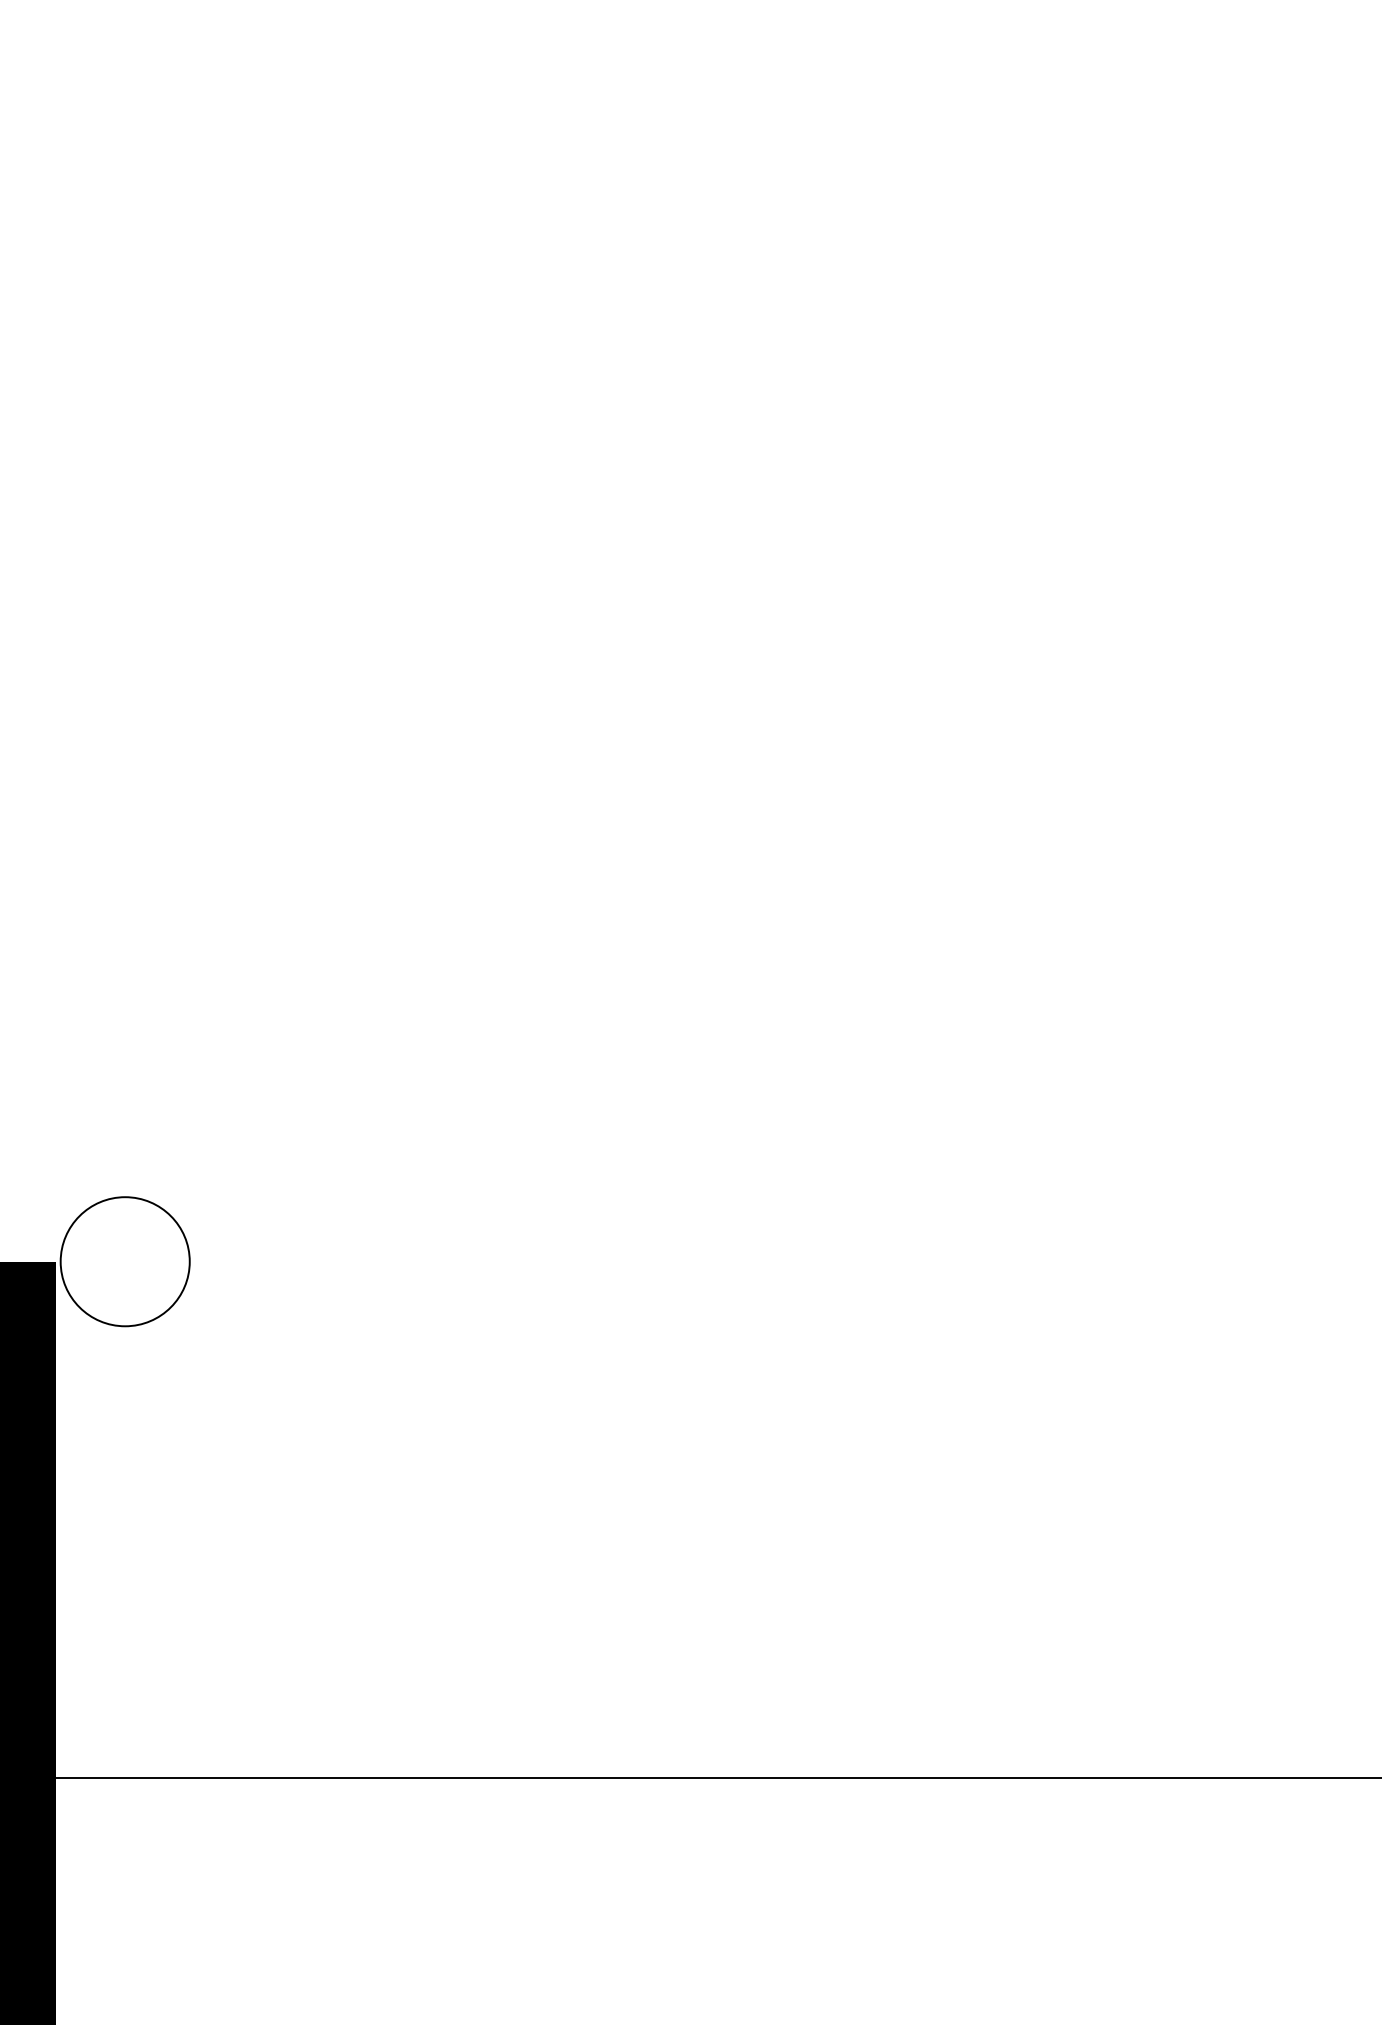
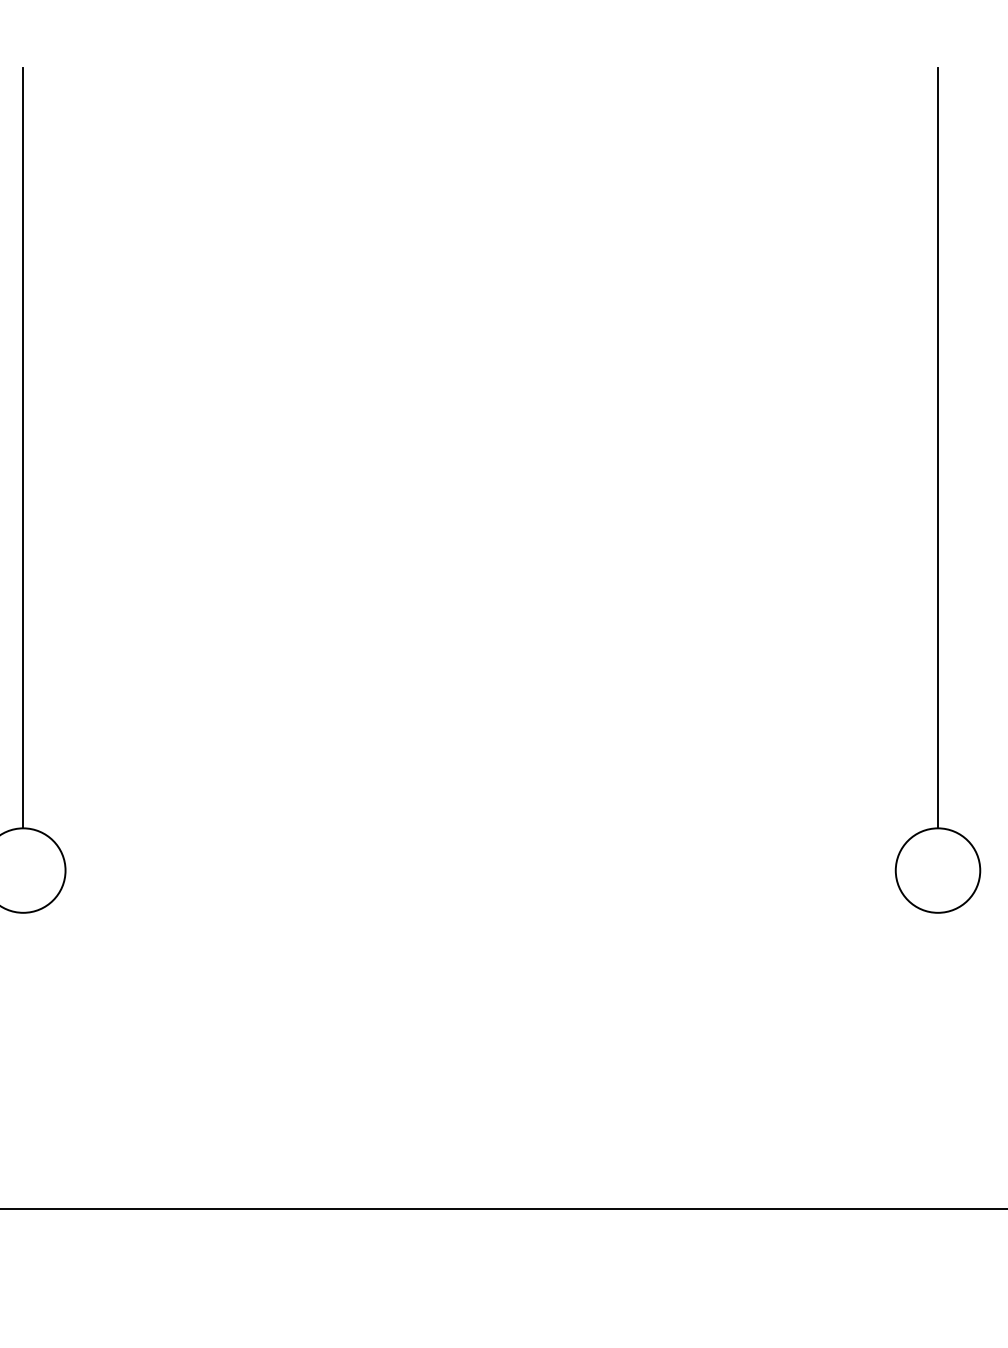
line: (125, 616) -> (23, 448), added

